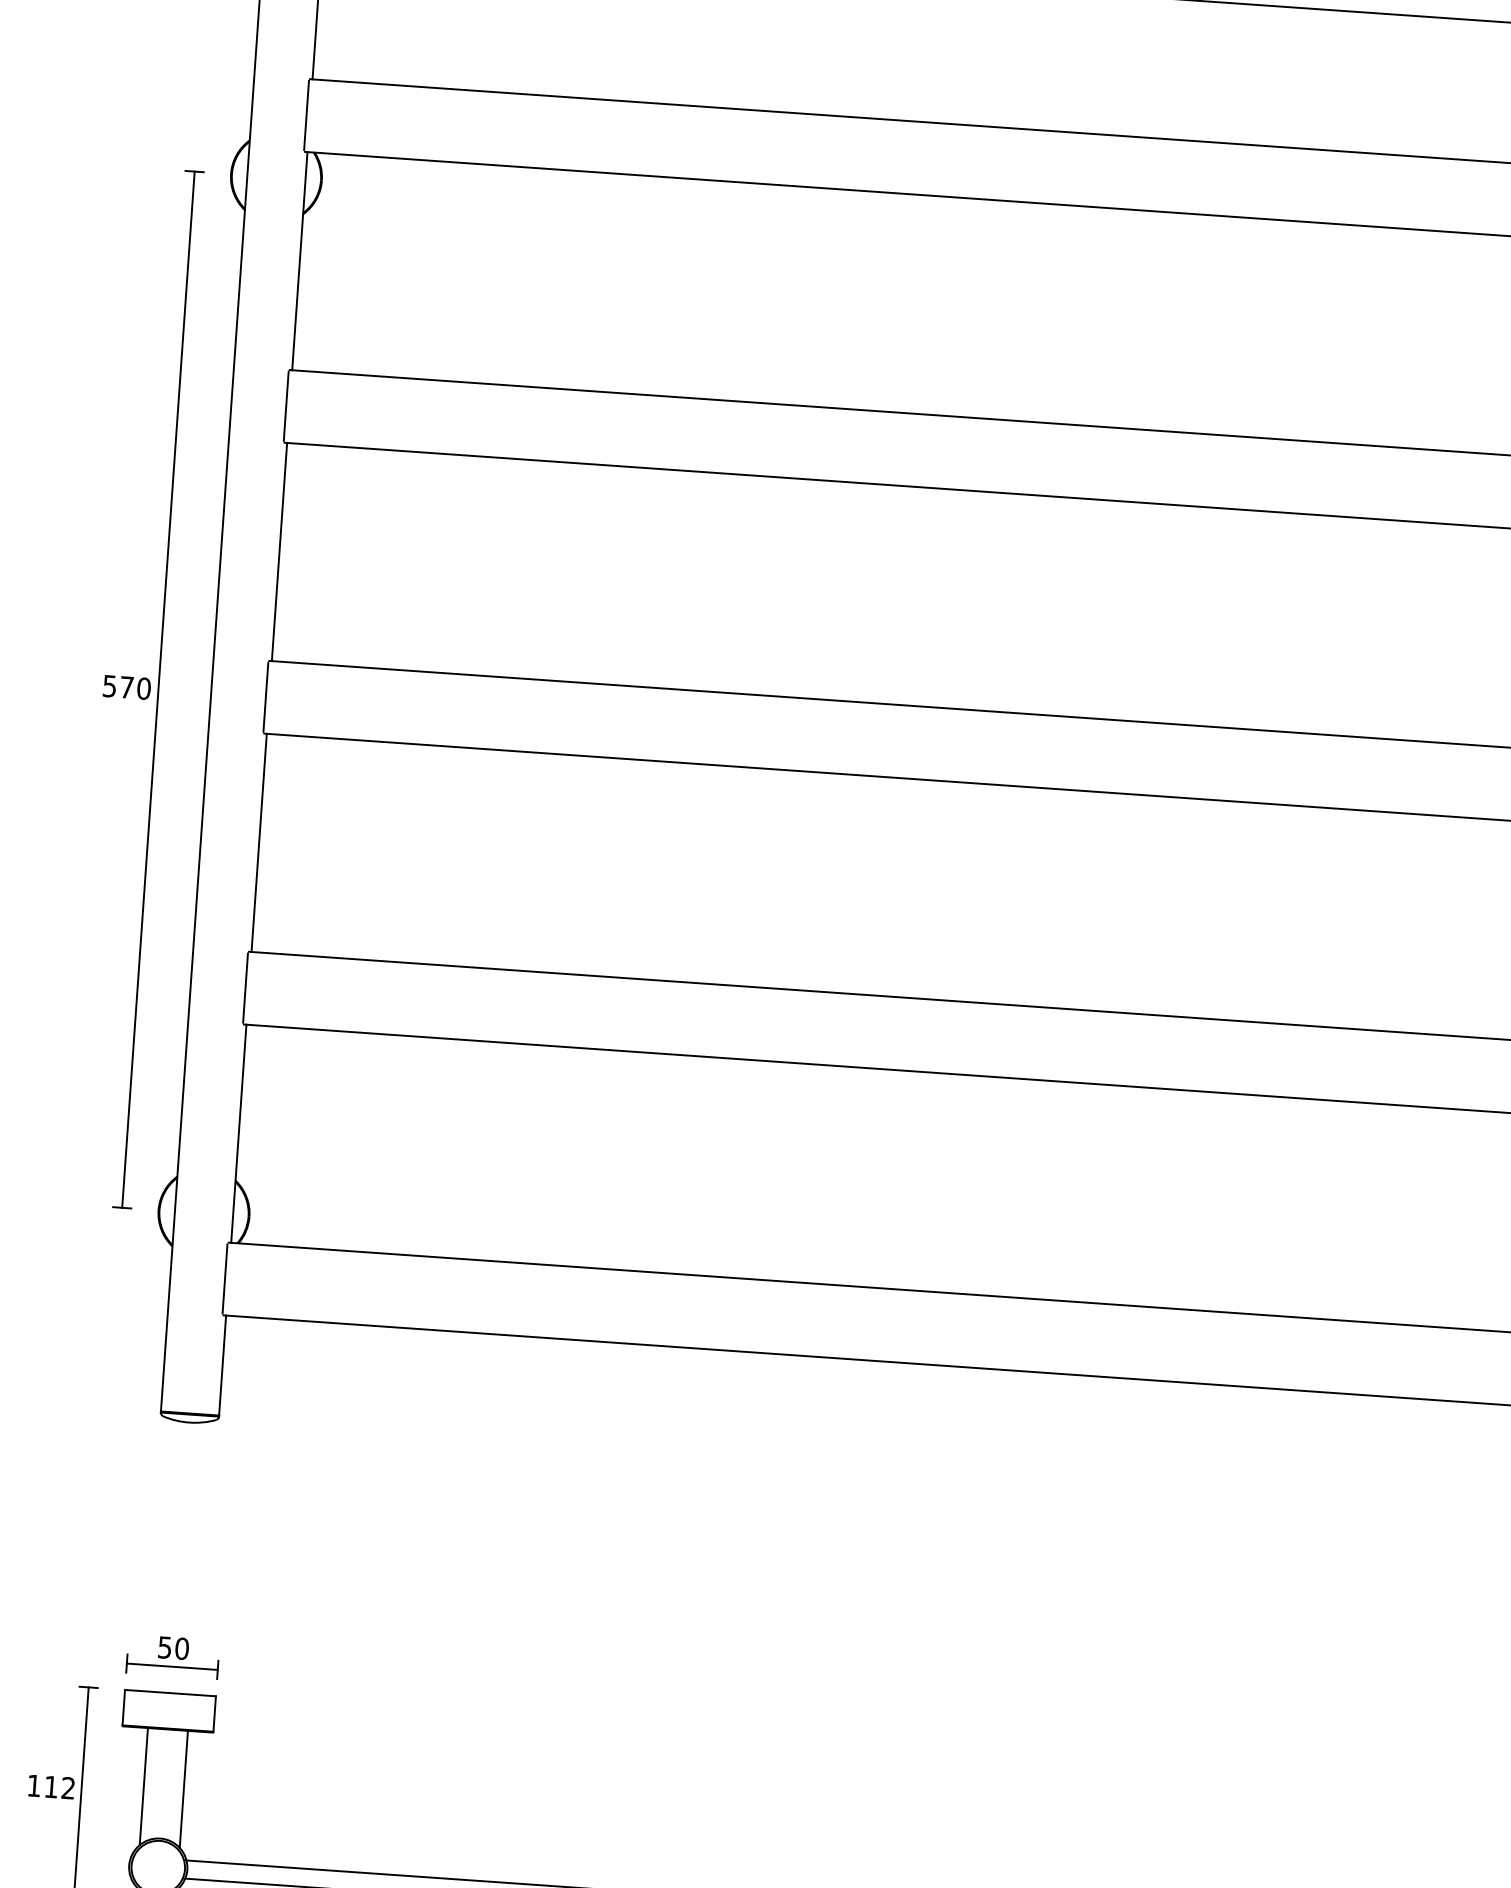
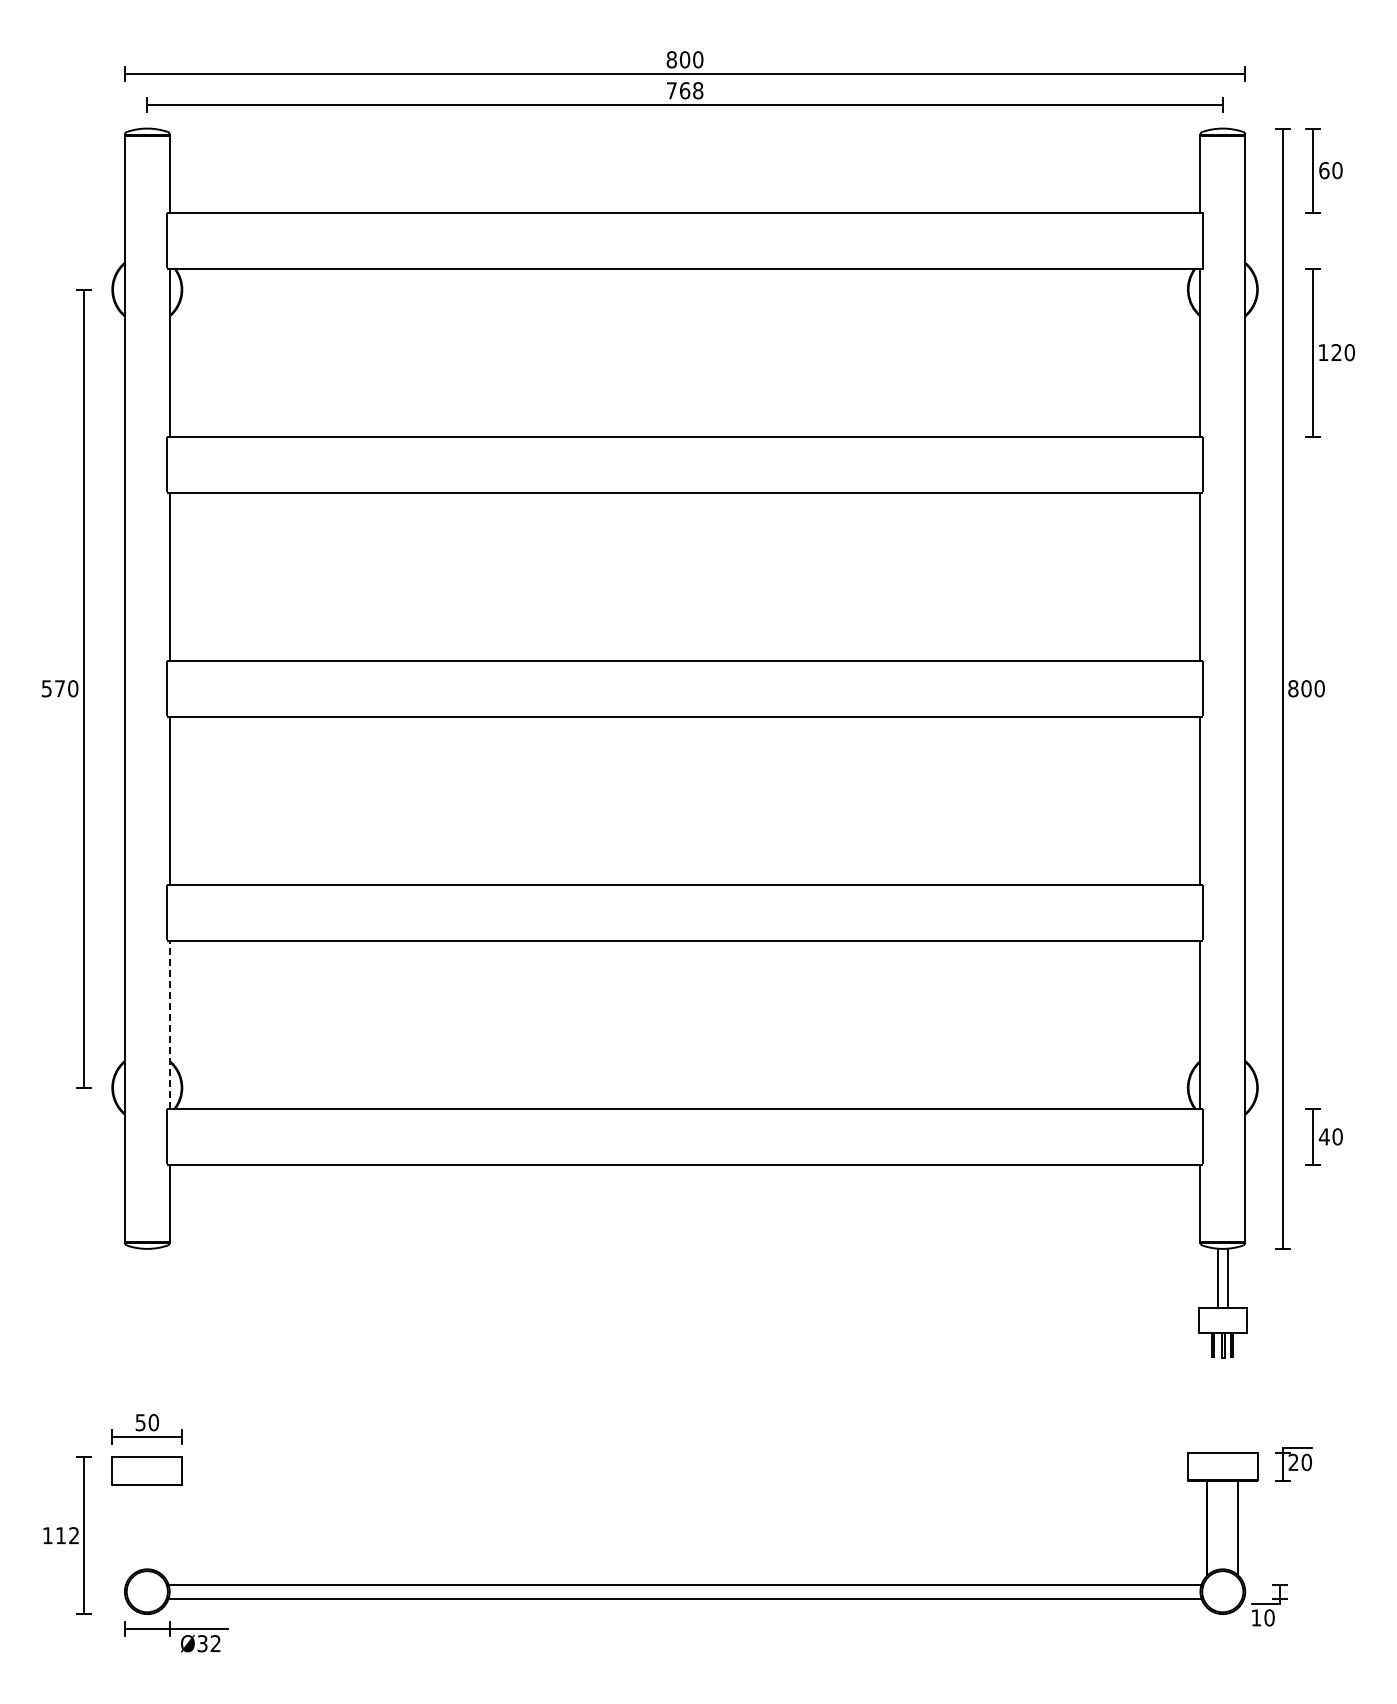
line: (238, 1133) -> (169, 1024), solid -> dashed
line: (143, 1786) -> (131, 1530), removed
line: (183, 1789) -> (162, 1530), removed

